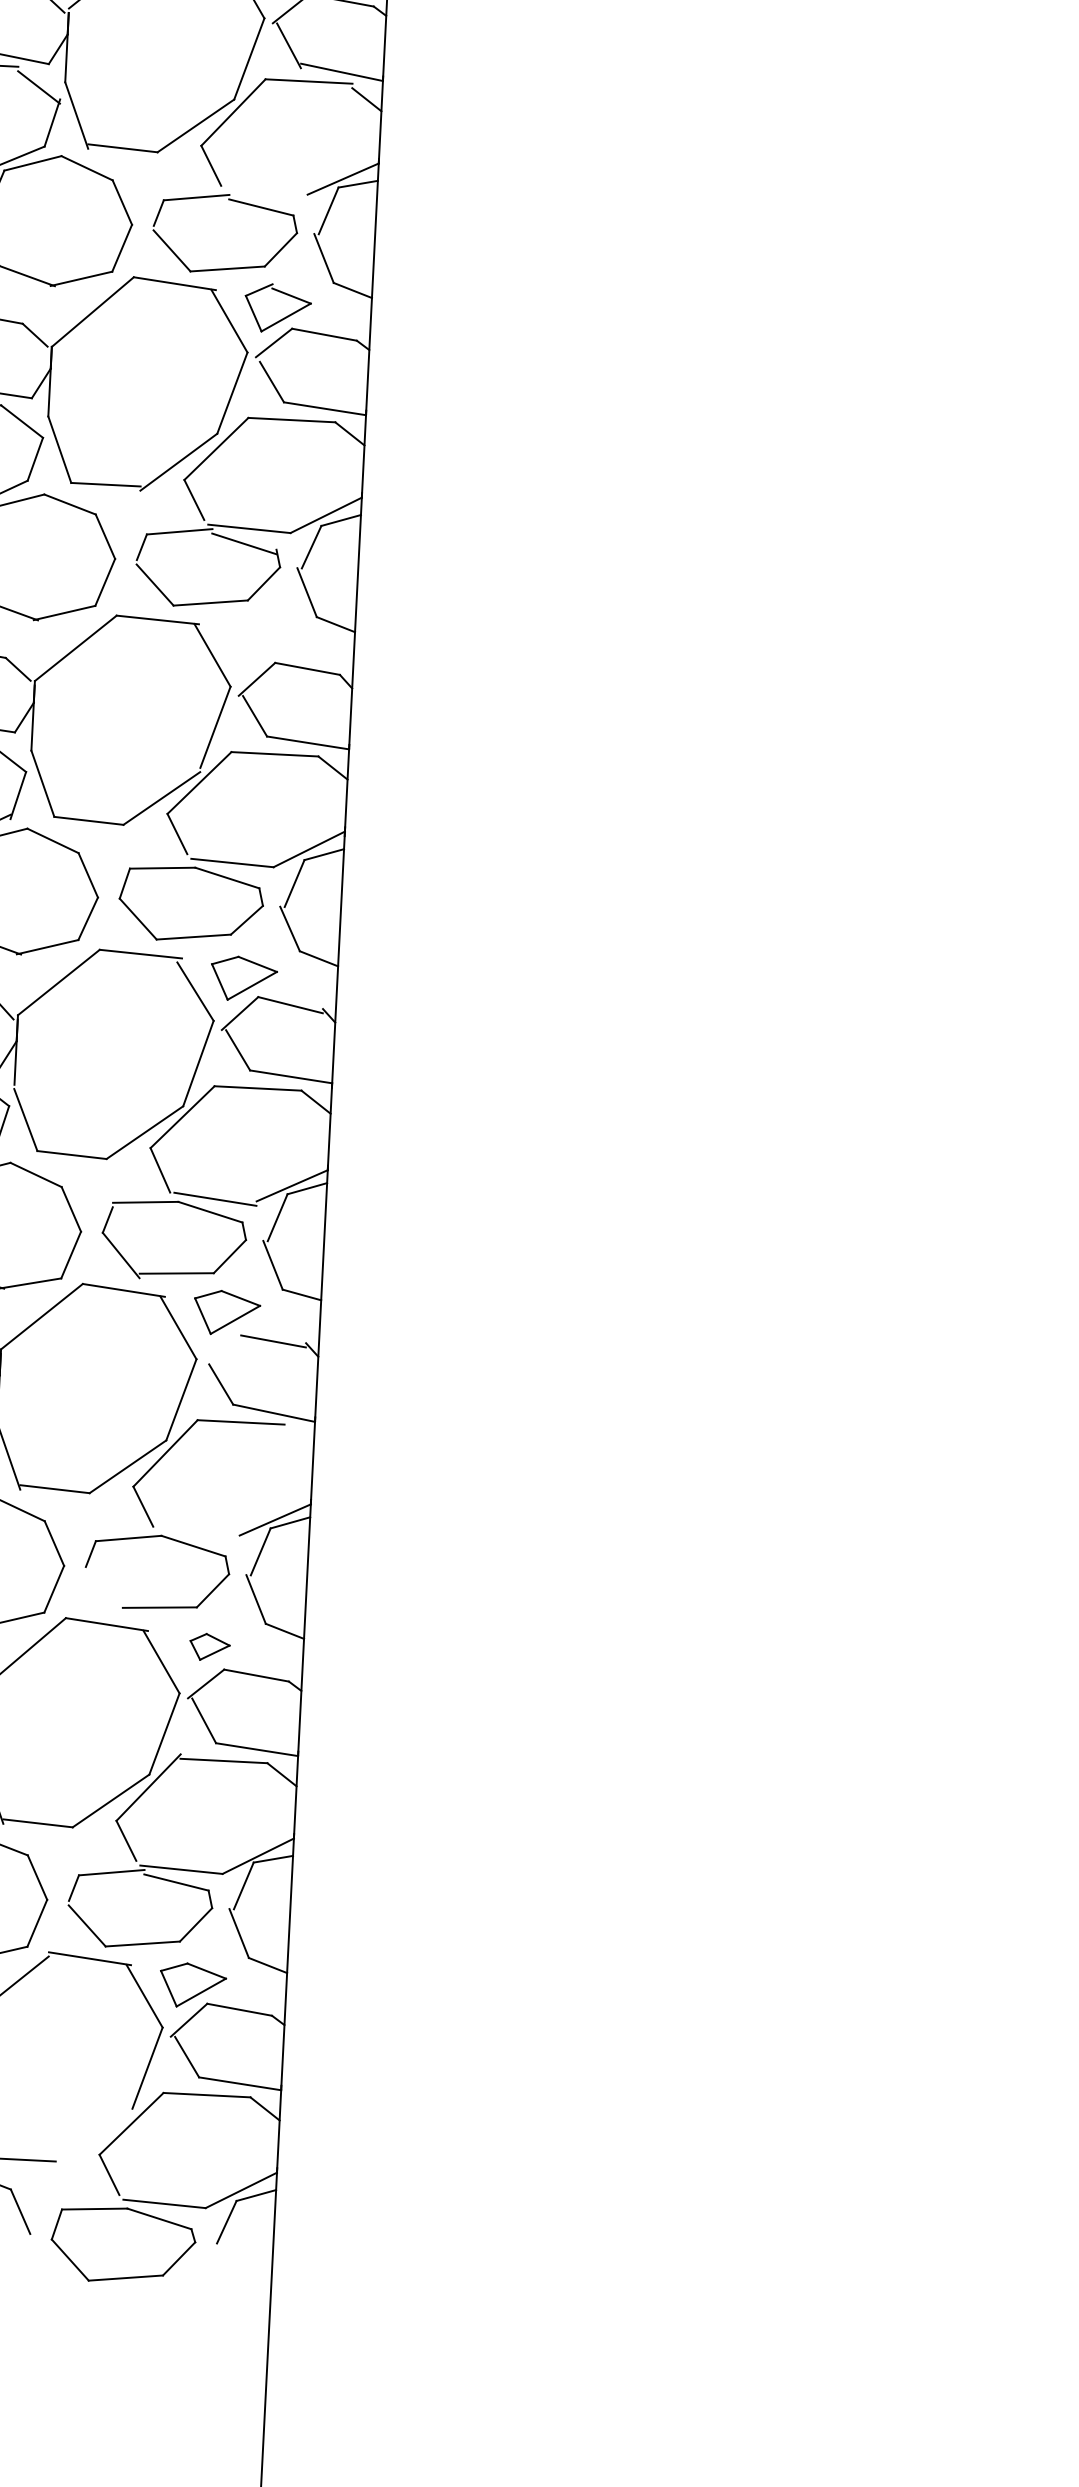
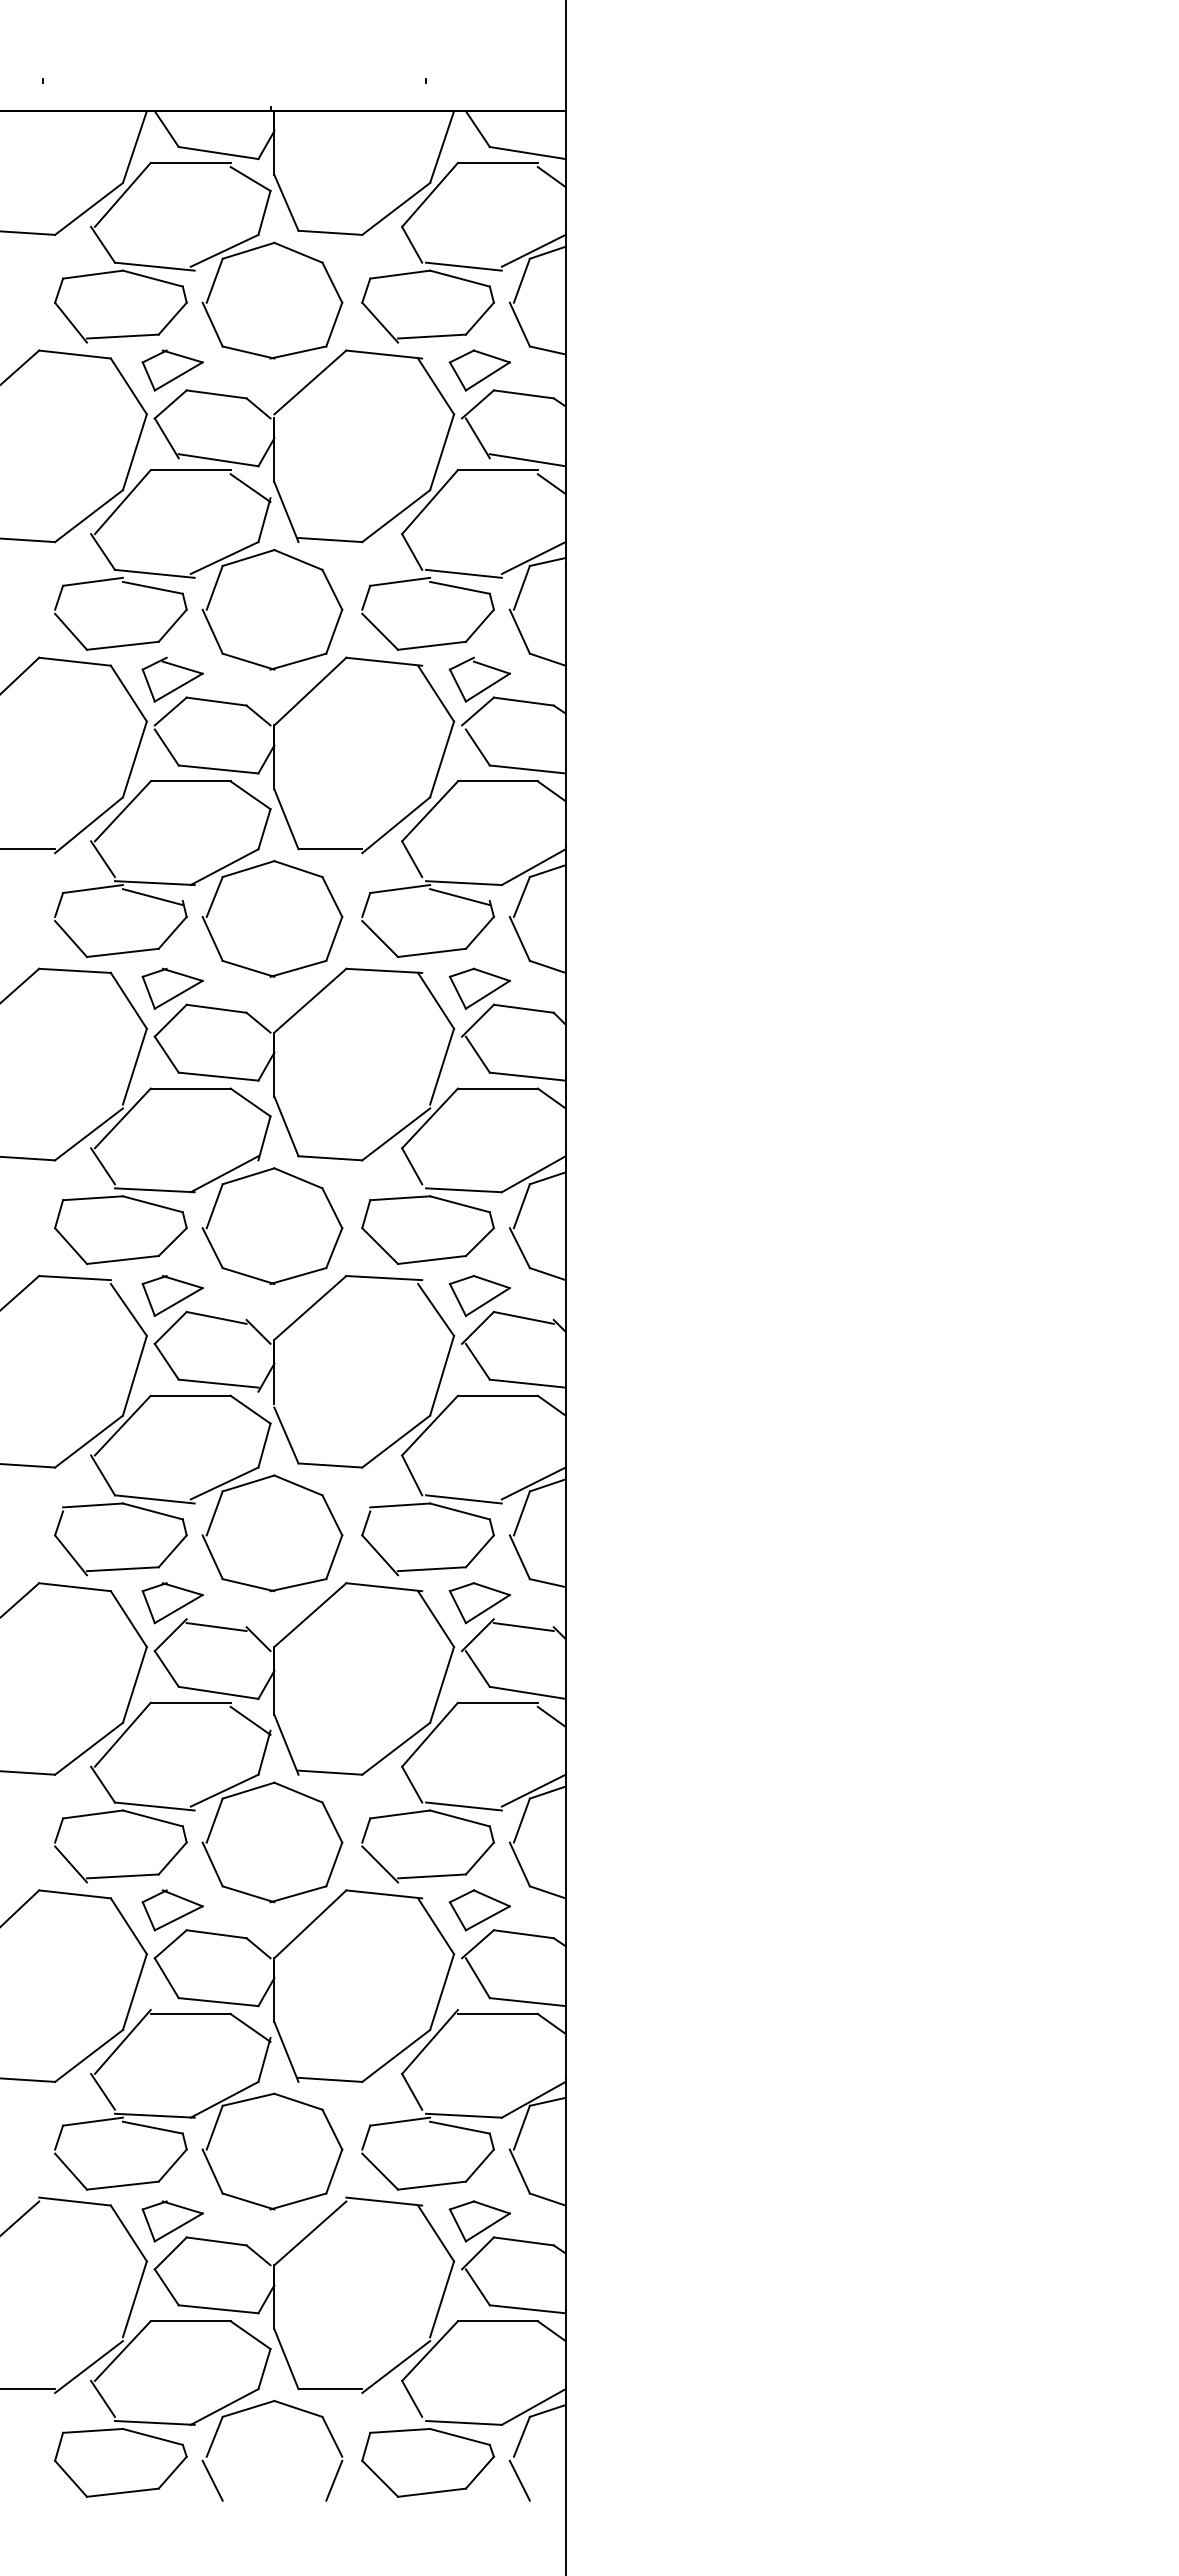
line: (265, 192) -> (463, 573), added
part: (260, 644) -> (479, 988), added
line: (222, 1348) -> (477, 1635), added
line: (298, 1440) -> (551, 1716), added
line: (197, 1533) -> (463, 1806), added
line: (104, 1591) -> (380, 1864), added
part: (209, 1647) -> (479, 1910), size x1.67
line: (94, 2138) -> (396, 2366), added
line: (20, 2259) -> (334, 2480), added
line: (221, 2269) -> (519, 2480), added

